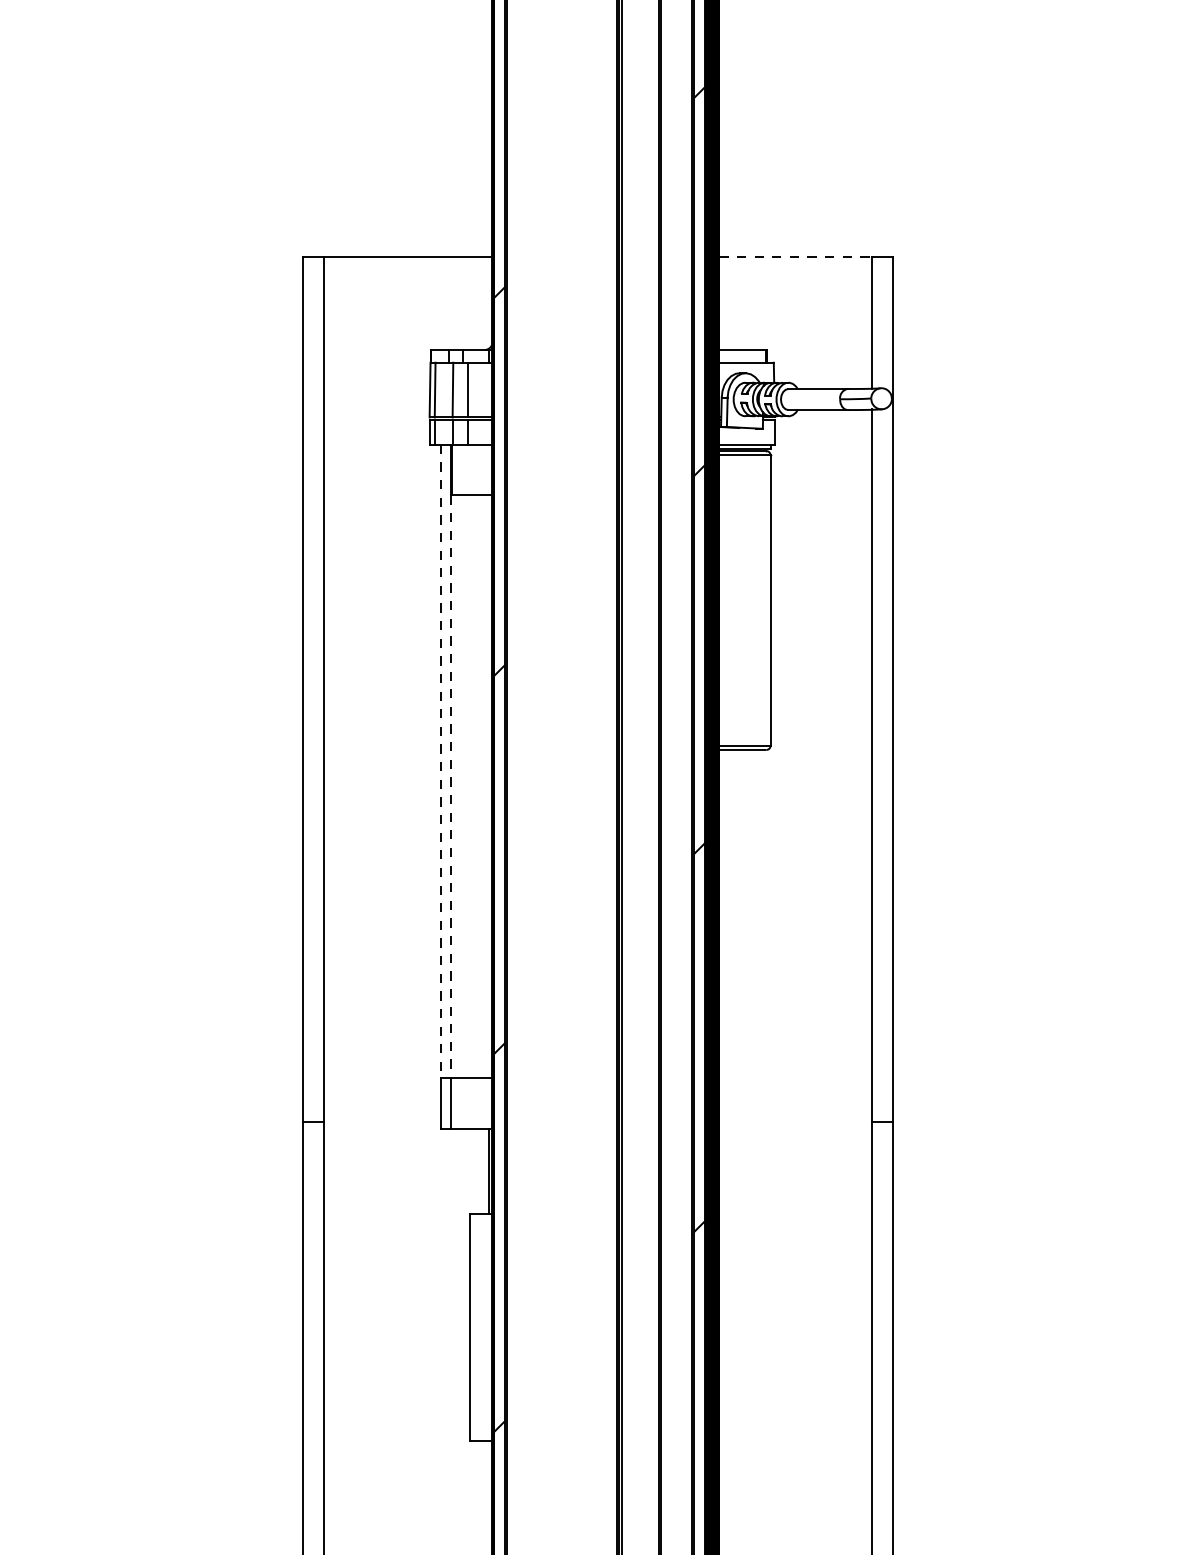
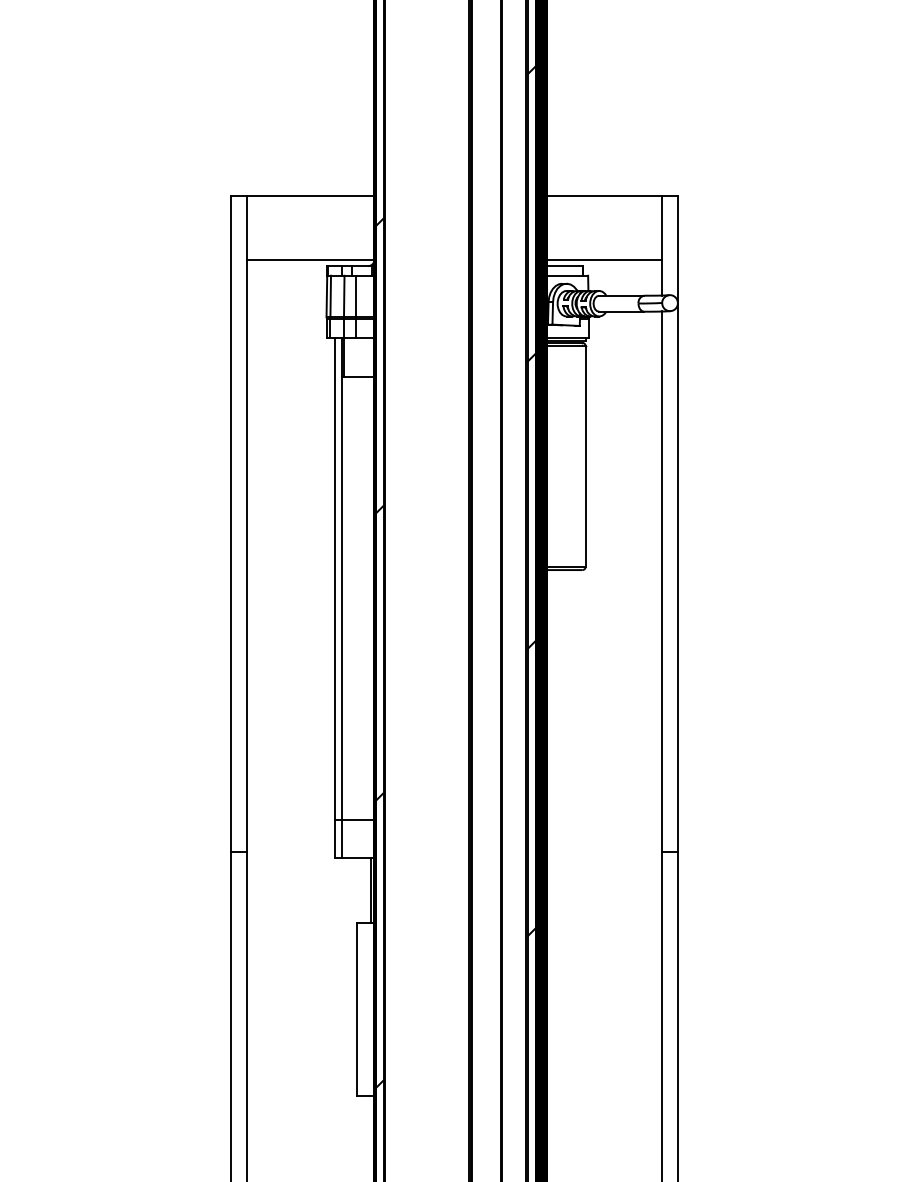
line: (795, 257) -> (604, 195), dashed -> solid
line: (407, 341) -> (309, 259), added
line: (795, 341) -> (604, 259), added
line: (440, 761) -> (334, 578), dashed -> solid
line: (450, 787) -> (342, 598), dashed -> solid

